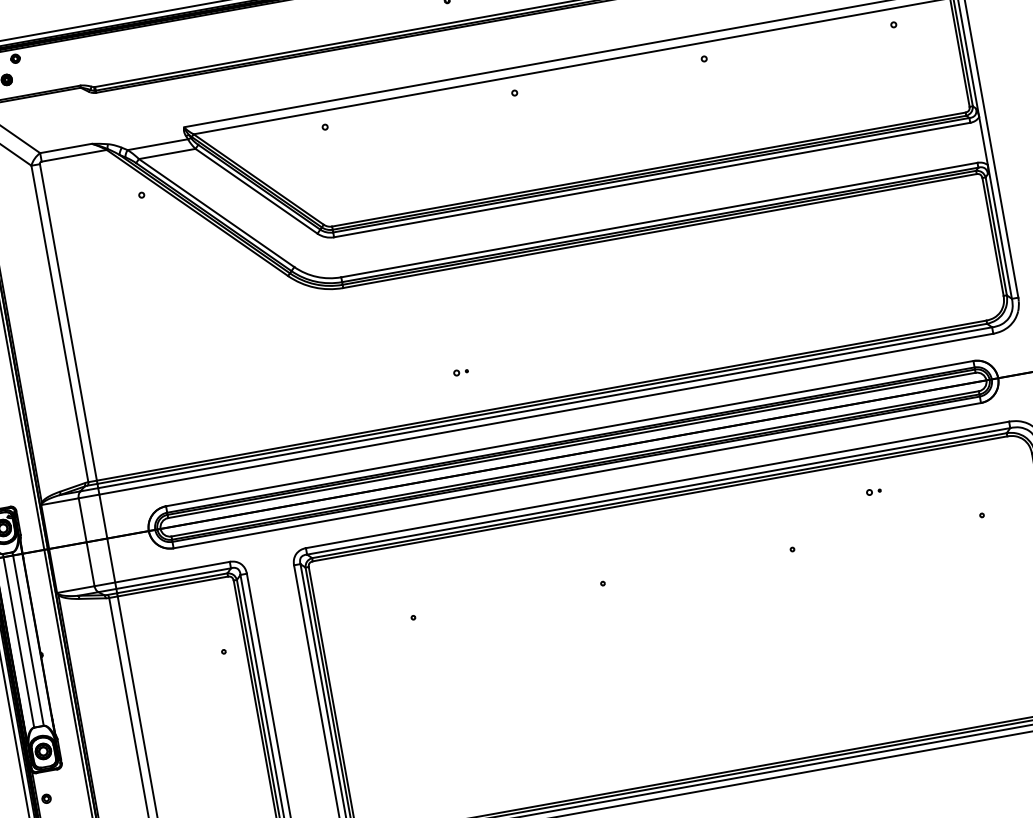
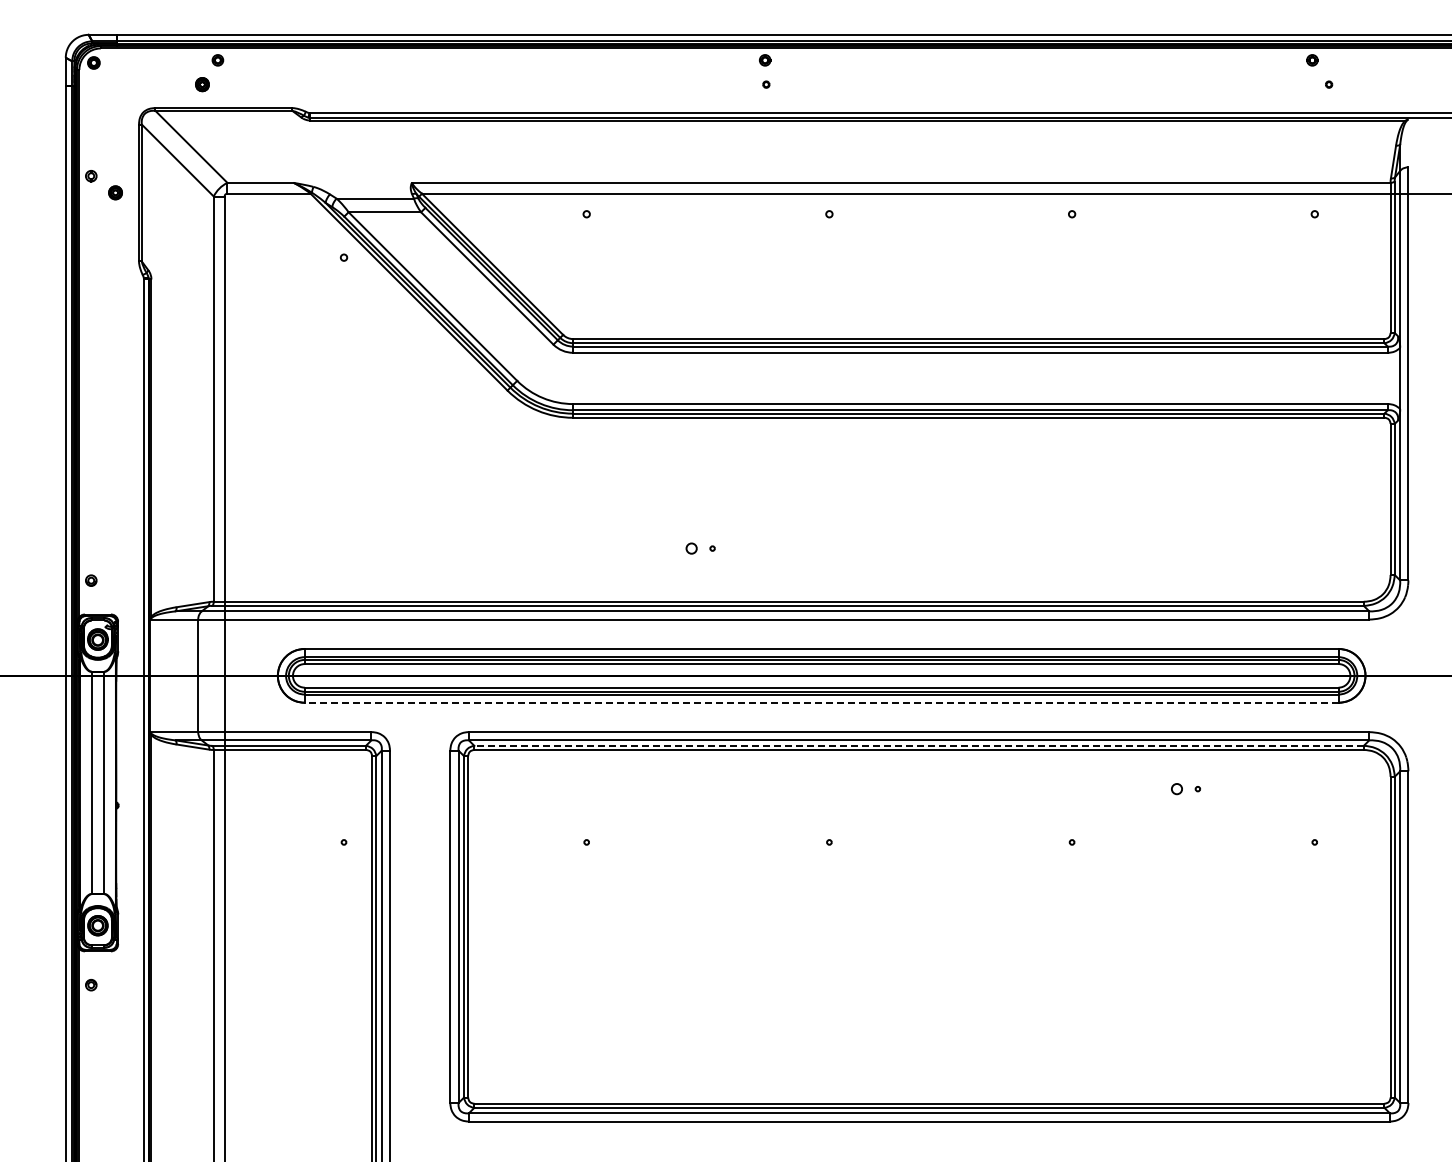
part: (461, 372) -> (700, 548), size x1.6
line: (577, 475) -> (821, 702), solid -> dashed
part: (873, 491) -> (1185, 788), size x1.6
line: (659, 495) -> (919, 745), solid -> dashed

